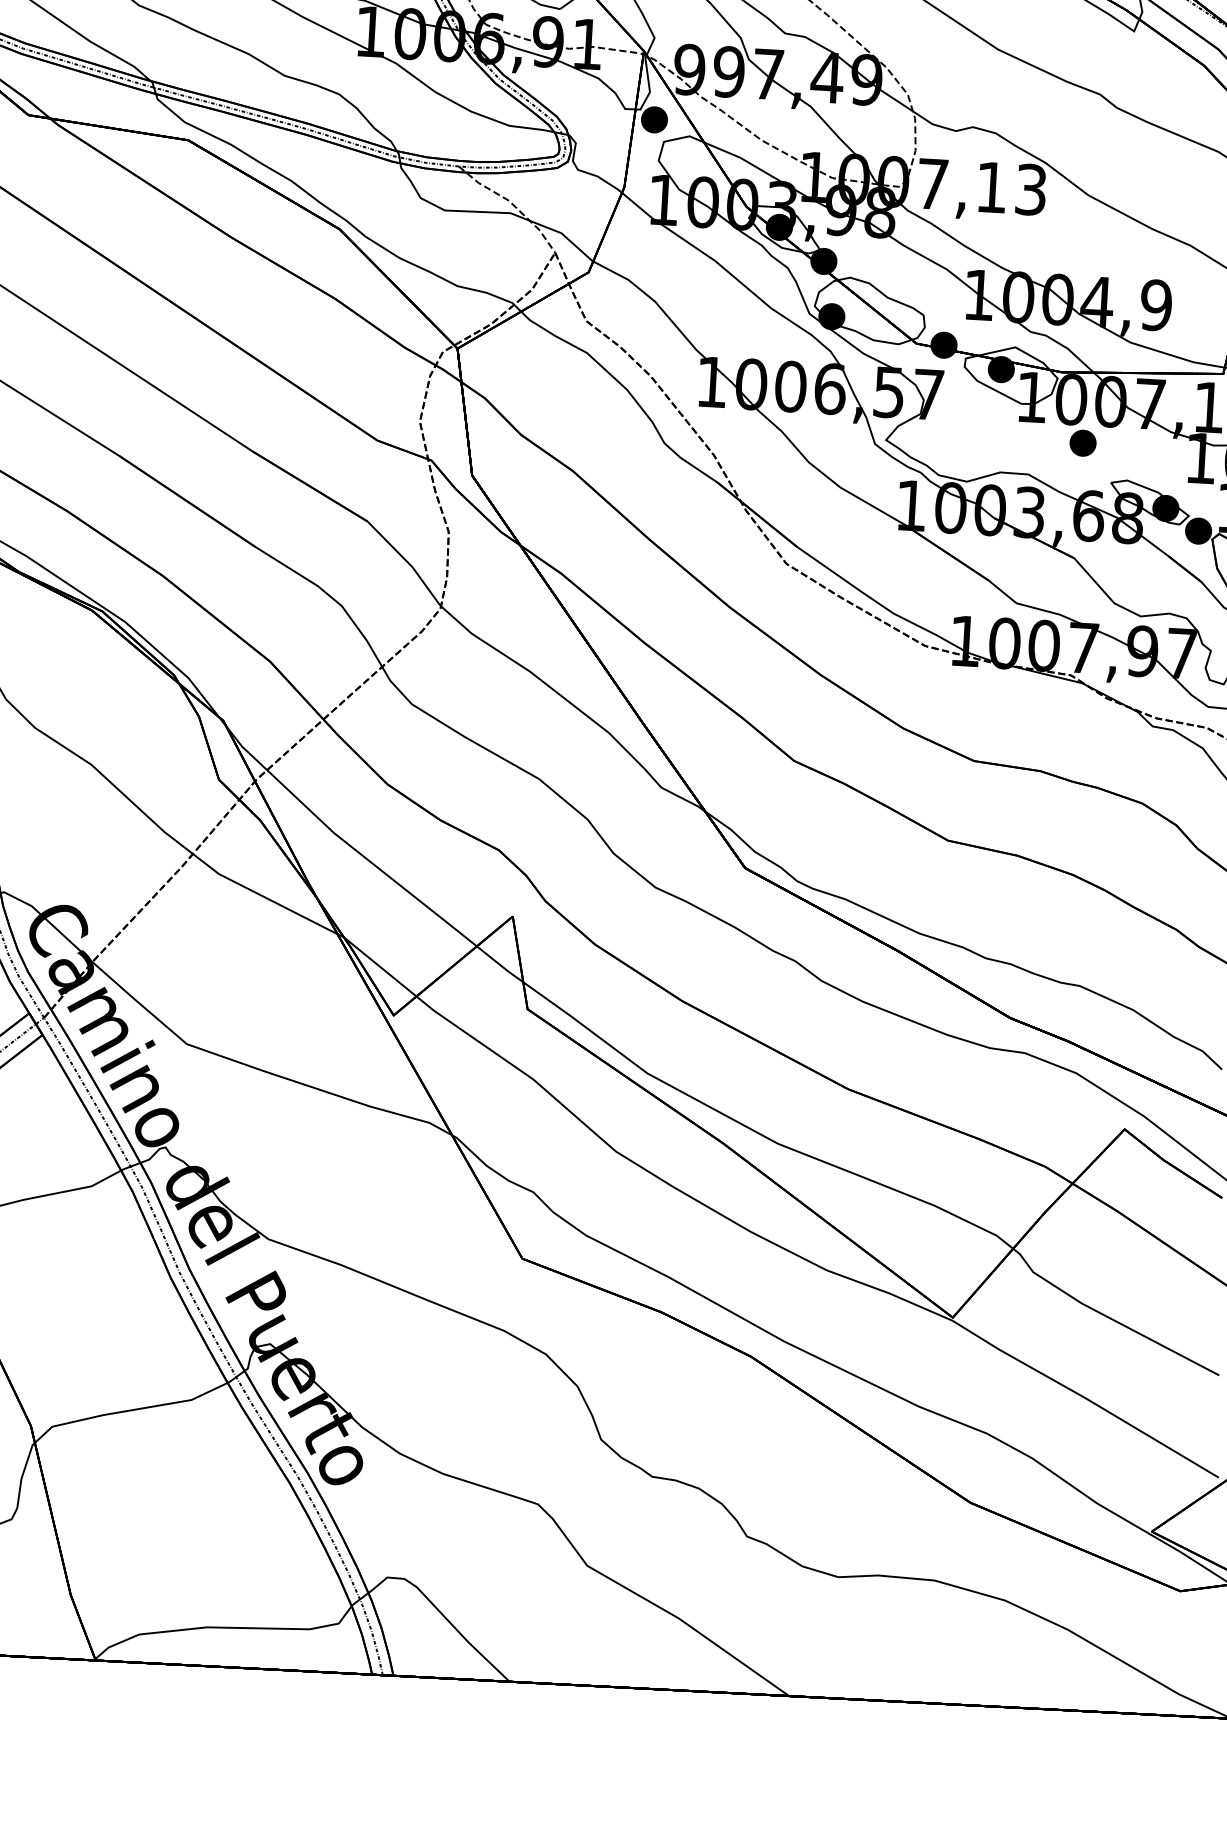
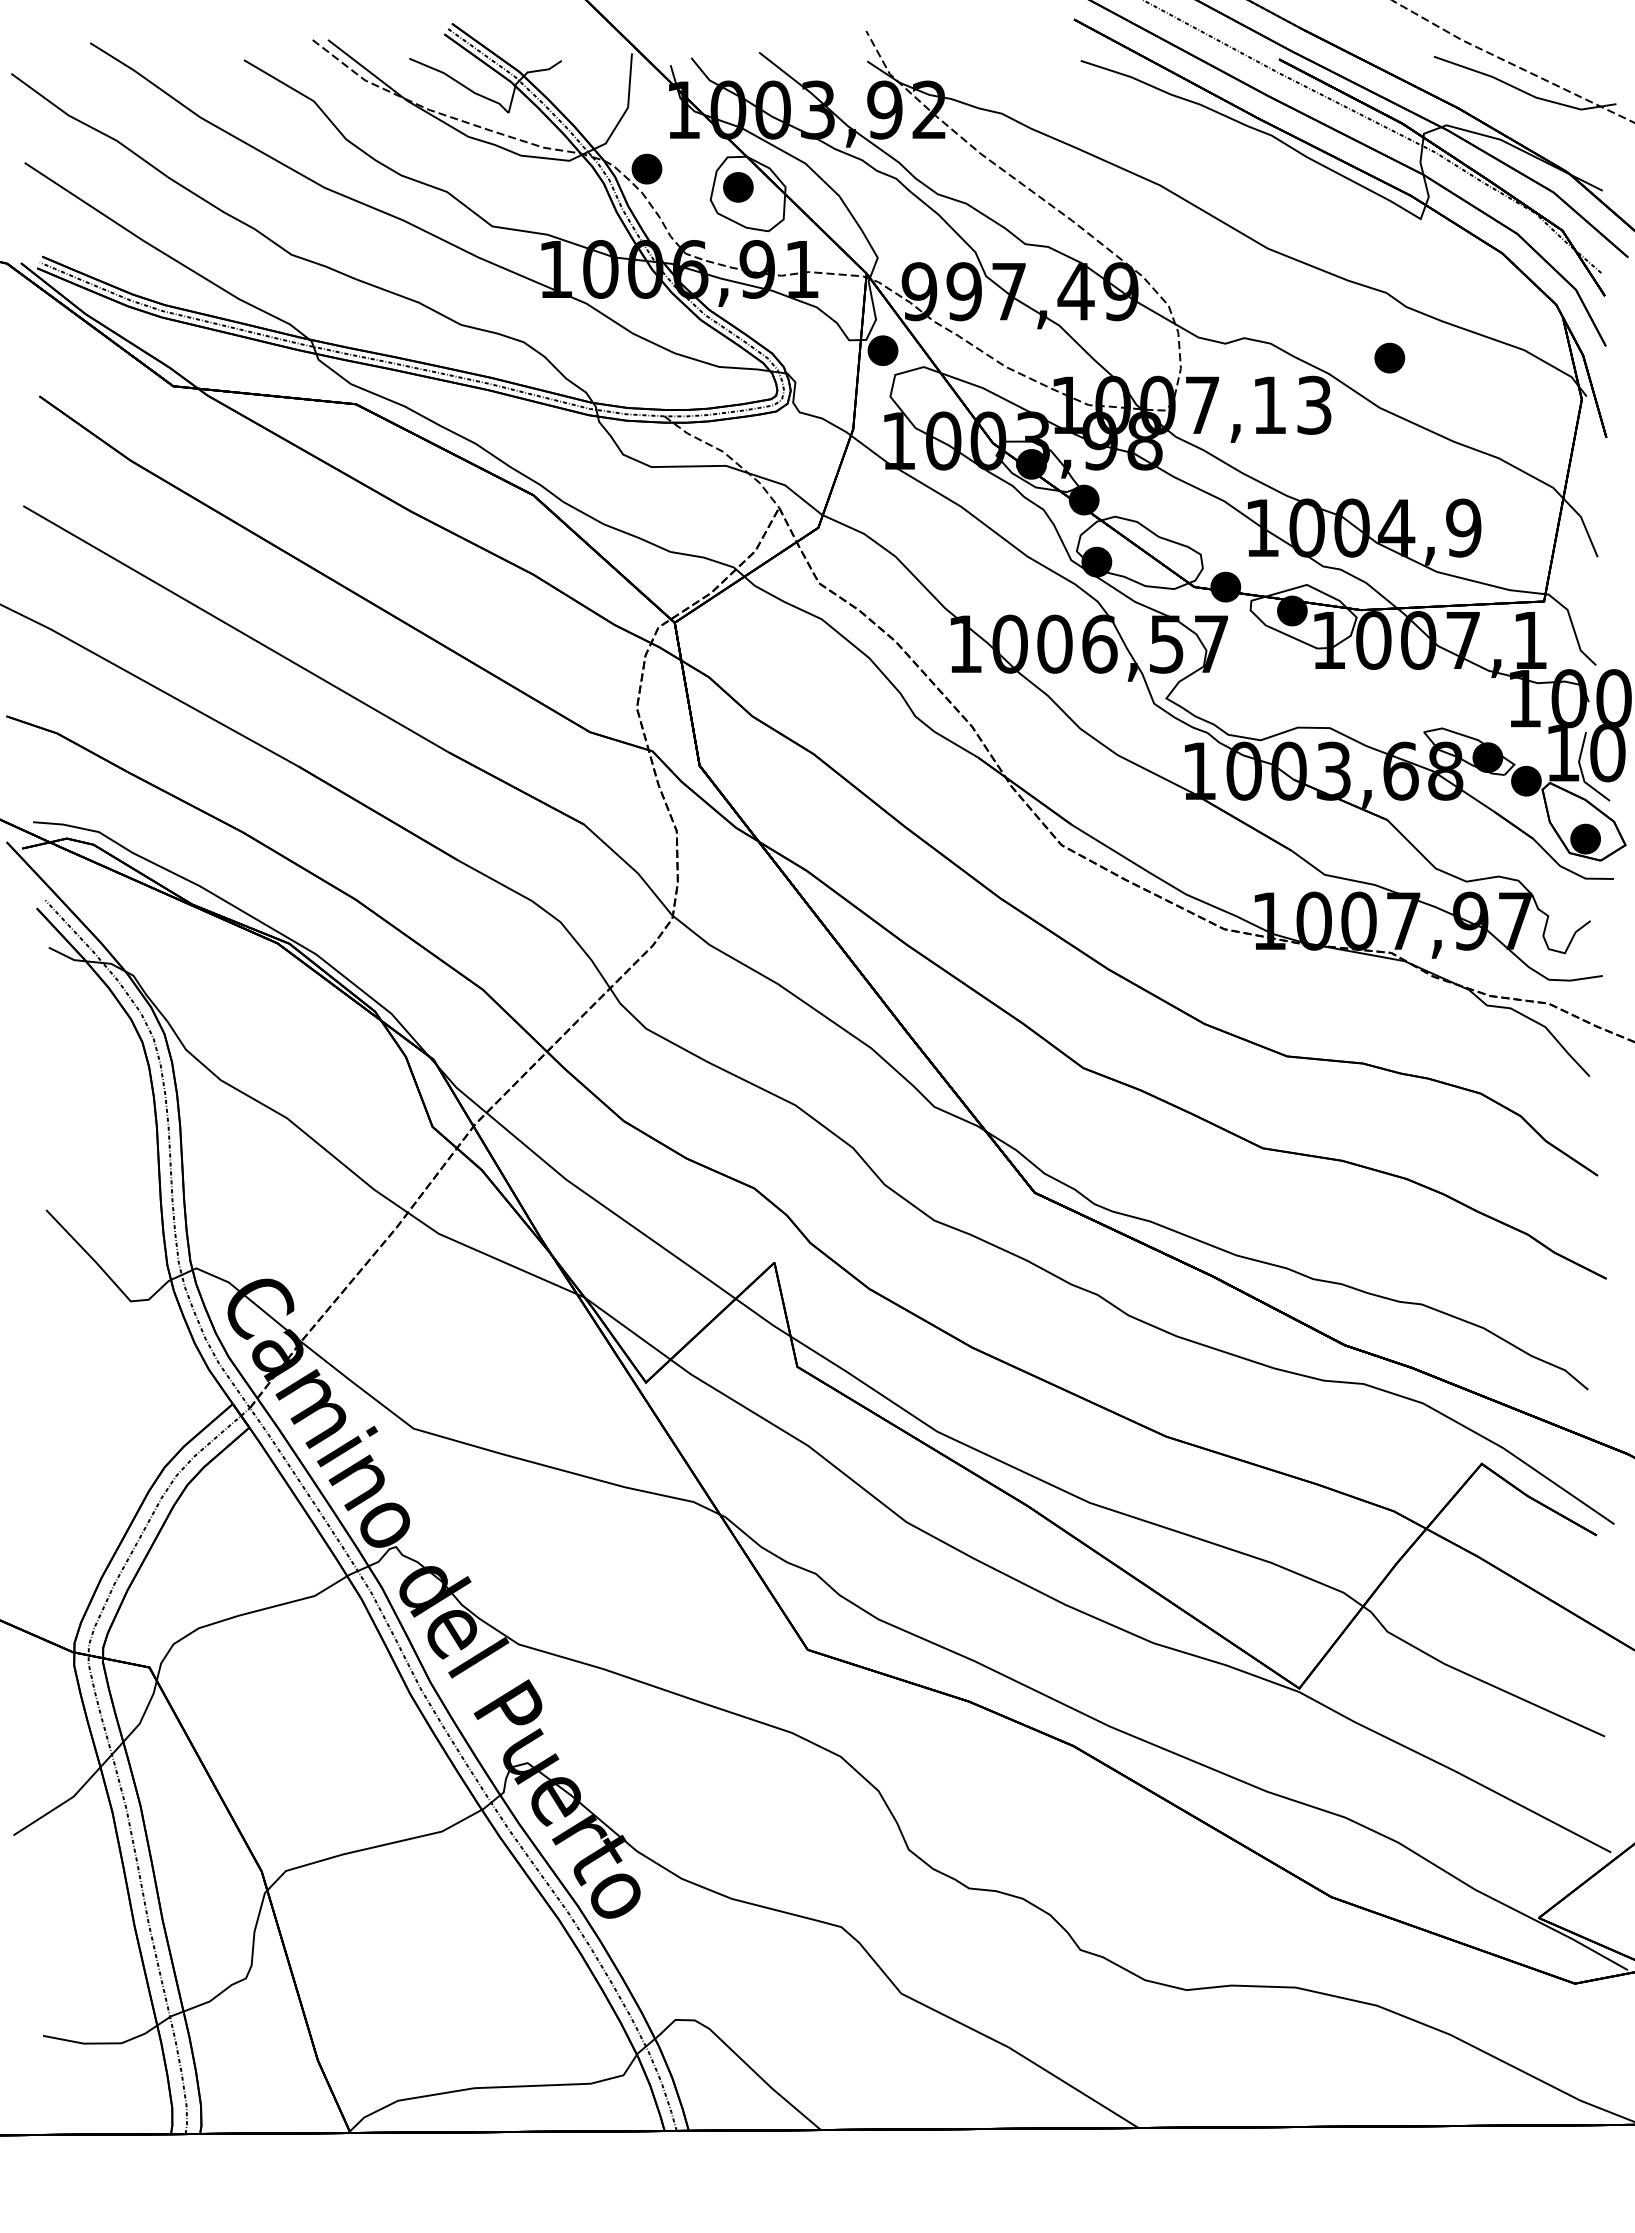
part: (1082, 442) -> (1389, 357), moved

